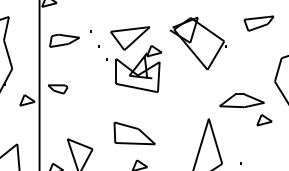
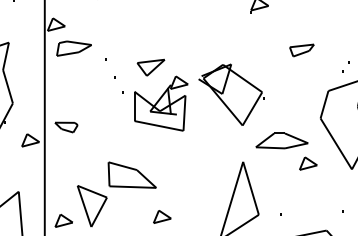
part: (258, 23) -> (301, 50), size x0.7
part: (129, 38) -> (150, 67), size x0.6
part: (64, 40) -> (73, 48), moved
part: (198, 43) -> (231, 94), moved
part: (134, 132) -> (131, 174), moved

